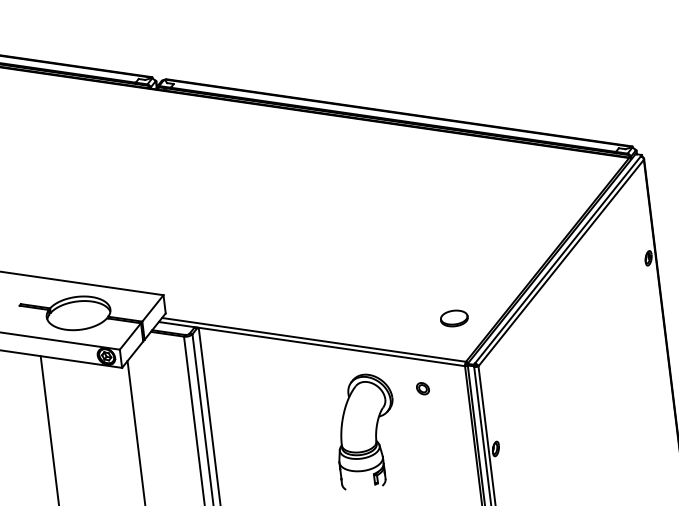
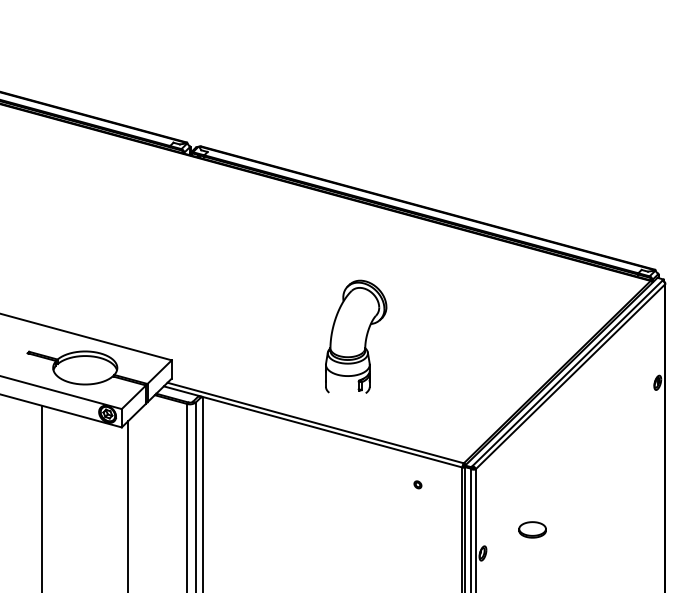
part: (454, 318) -> (532, 529), moved
part: (422, 388) -> (417, 484), size x0.6
part: (366, 430) -> (356, 336), moved

